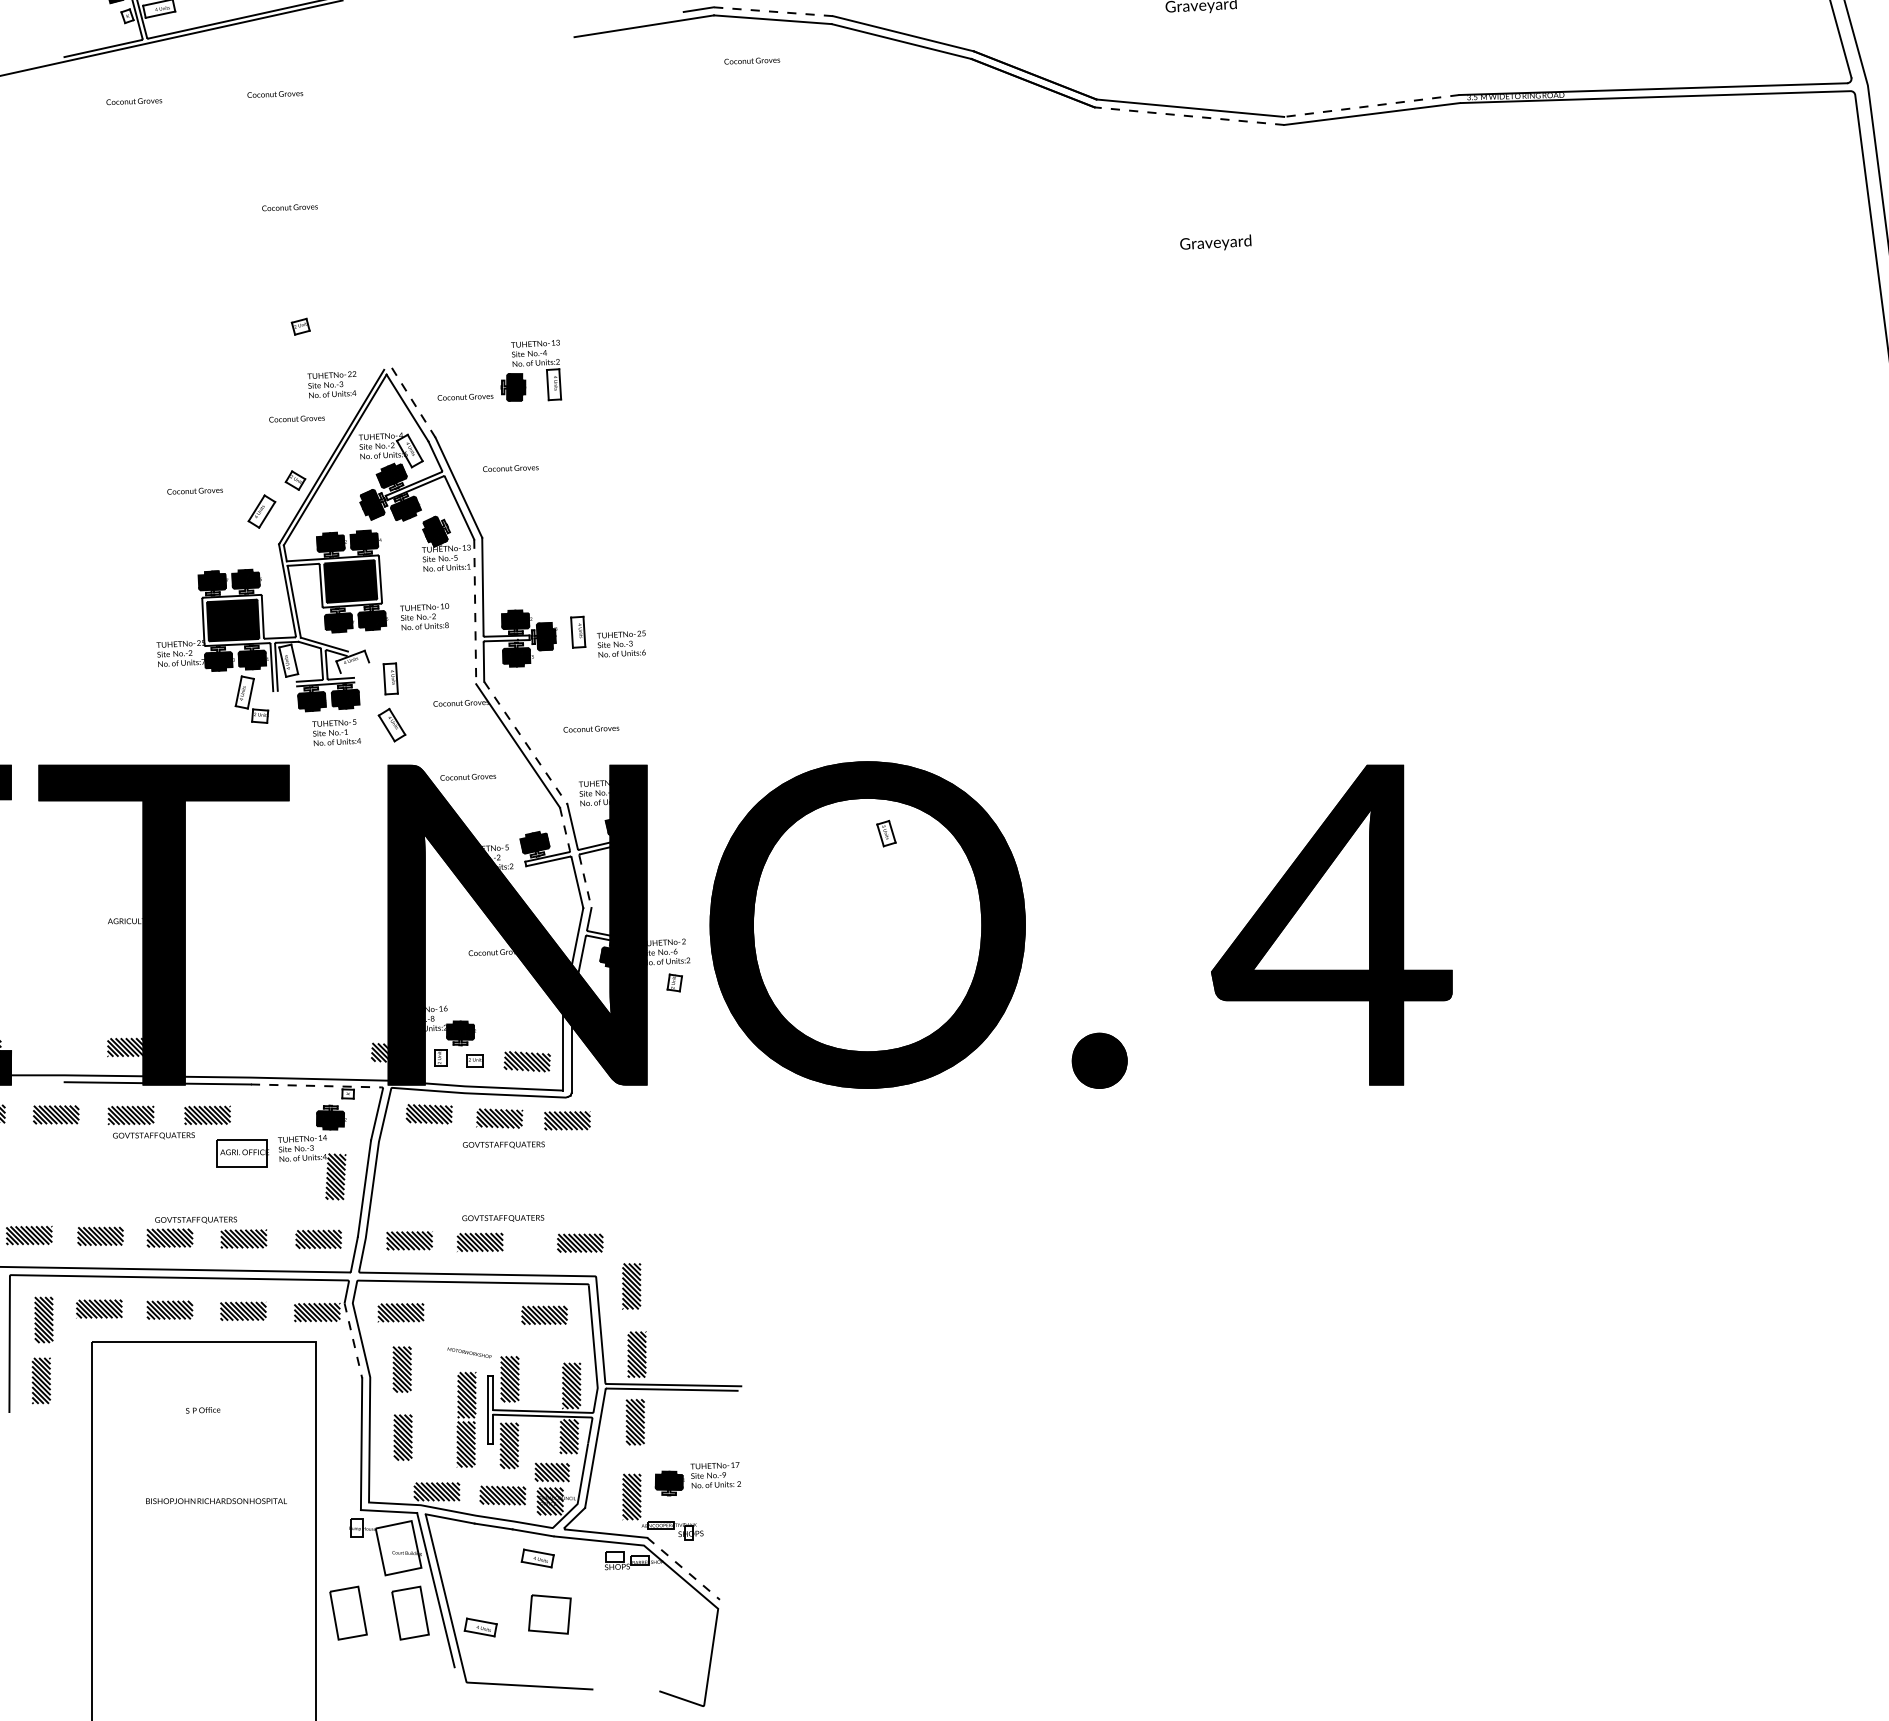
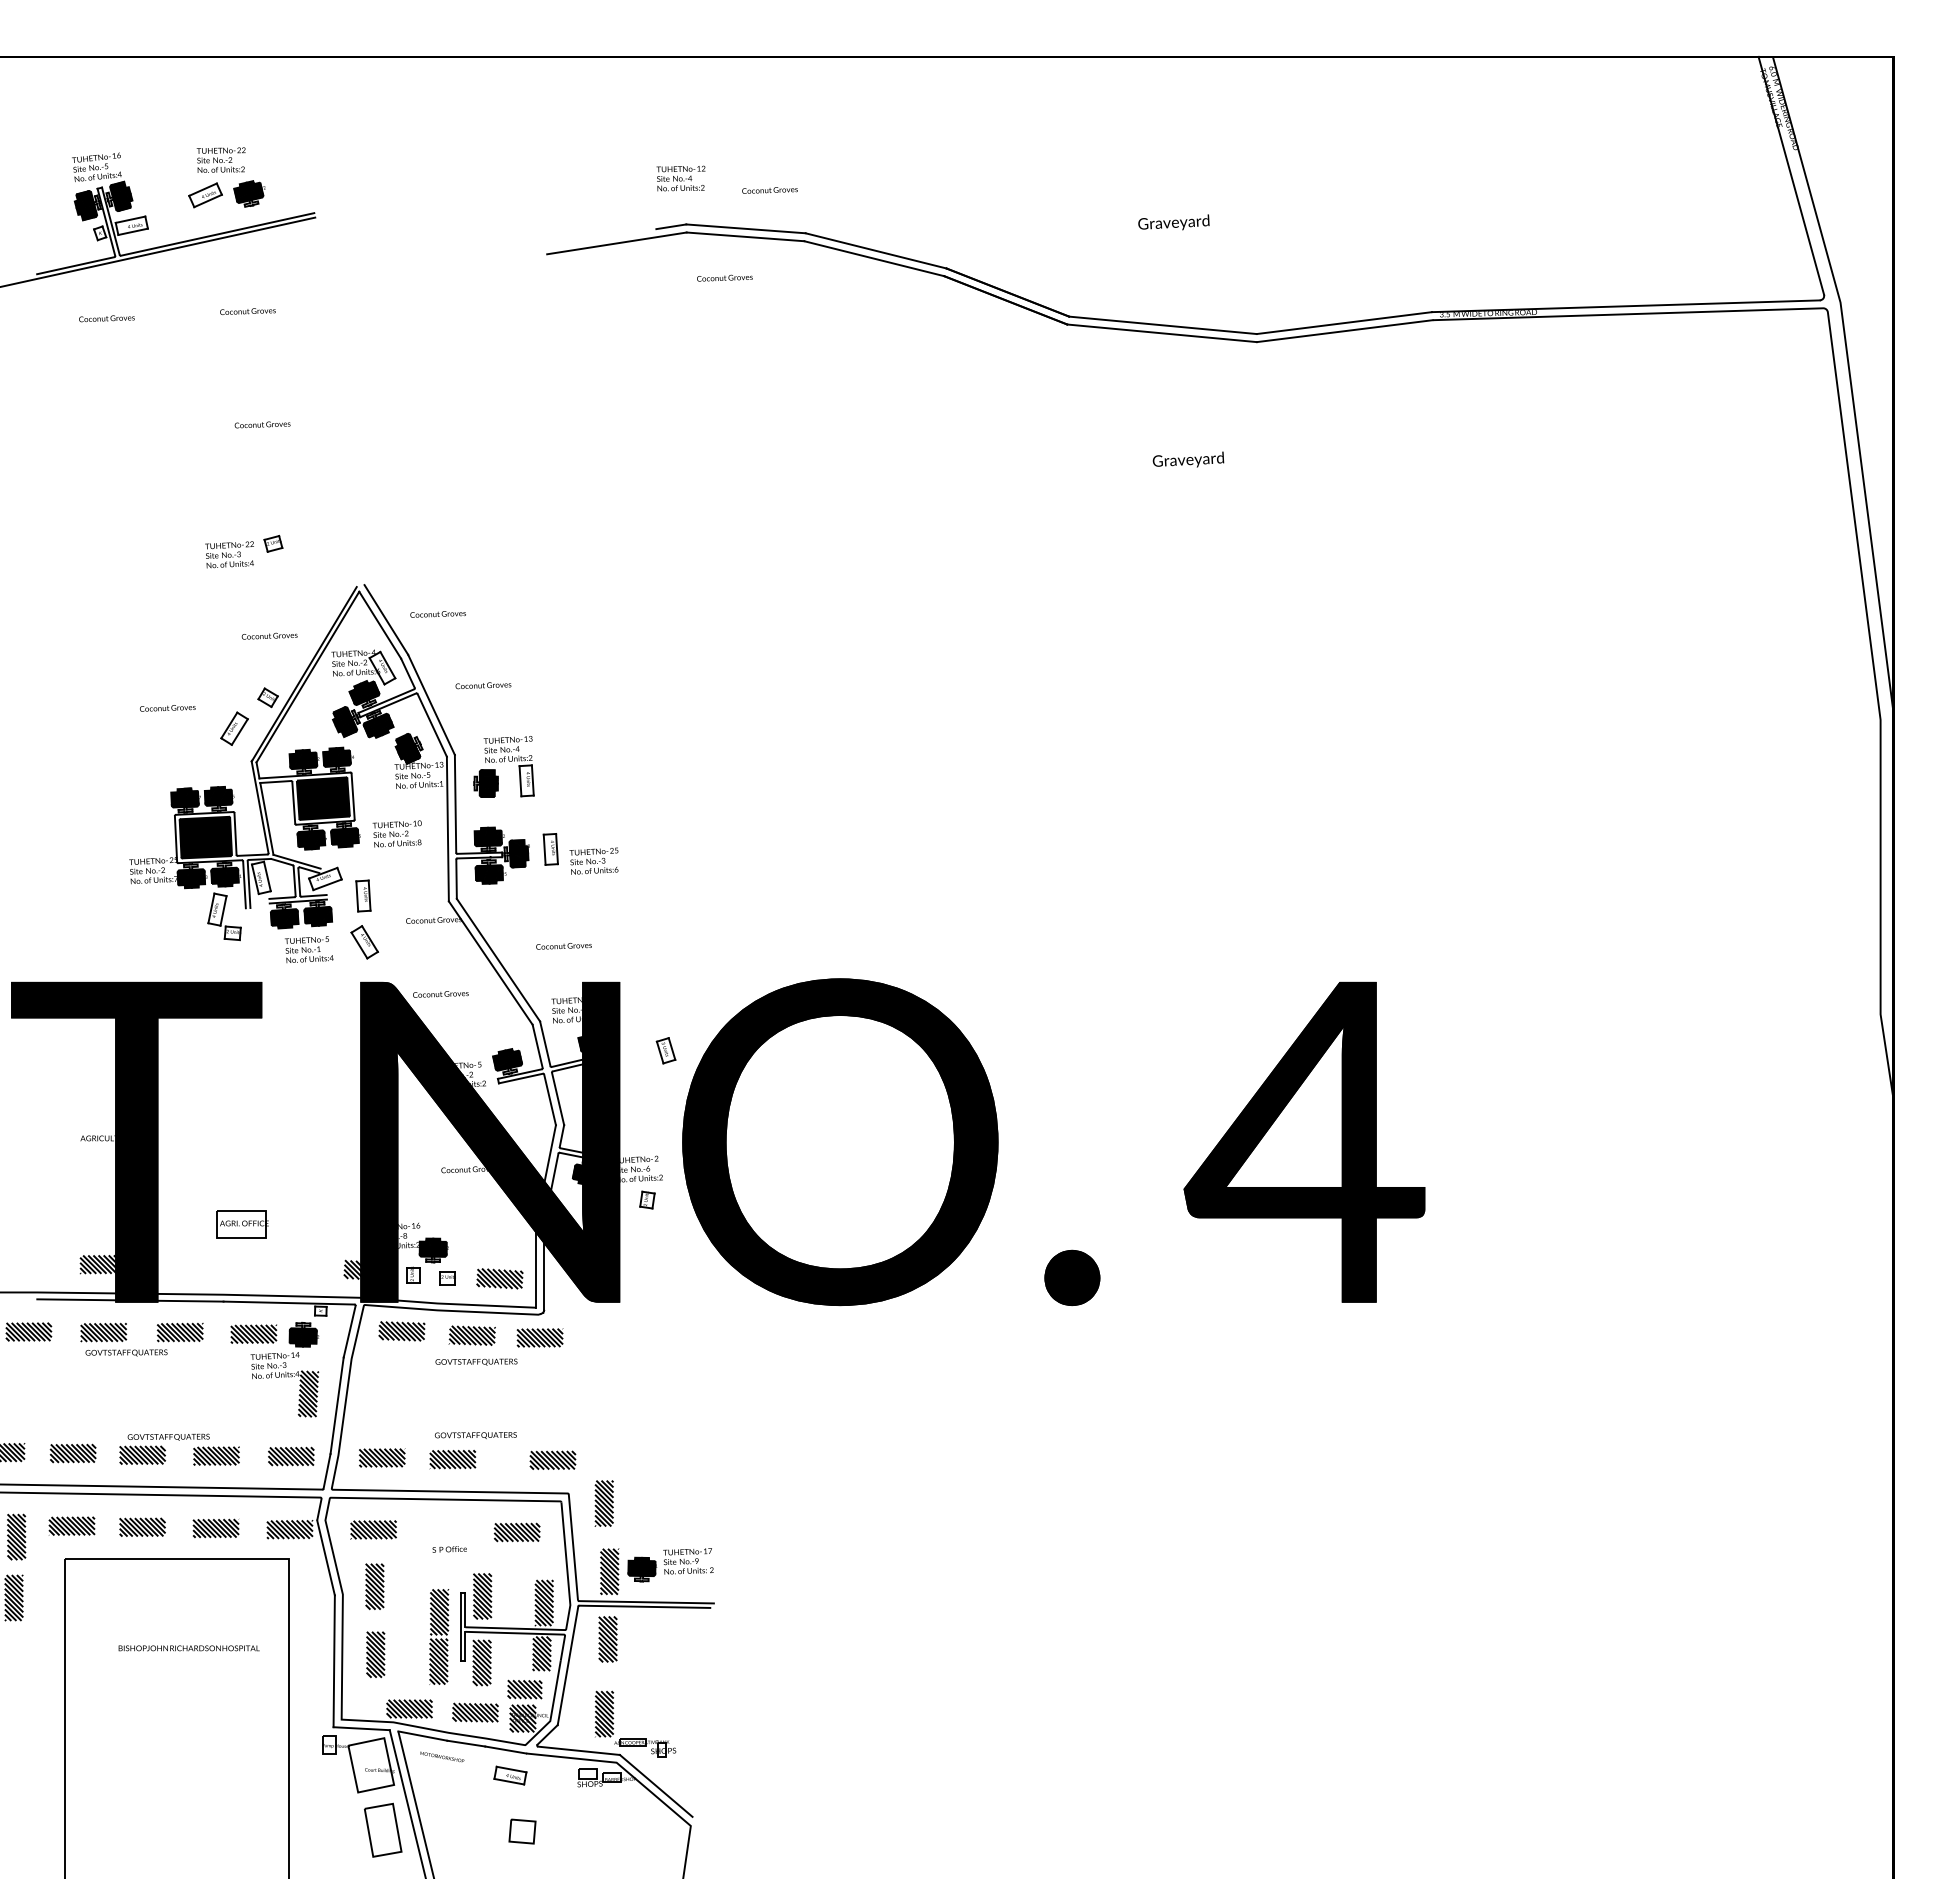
line: (772, 11) -> (745, 228), dashed -> solid
line: (1370, 106) -> (1343, 323), dashed -> solid
line: (1188, 116) -> (1161, 333), dashed -> solid
part: (530, 370) -> (503, 766), moved
text: (331, 384) -> (229, 554), moved
line: (413, 403) -> (386, 620), dashed -> solid
line: (474, 612) -> (447, 829), dashed -> solid
line: (354, 667) -> (327, 884), added
line: (525, 743) -> (498, 960), dashed -> solid
line: (564, 829) -> (537, 1046), dashed -> solid
part: (885, 833) -> (665, 1050), moved
line: (585, 881) -> (558, 1098), dashed -> solid
line: (316, 1086) -> (289, 1303), dashed -> solid
part: (280, 1116) -> (253, 1333), added
part: (242, 1153) -> (242, 1224), moved
line: (353, 1341) -> (326, 1558), dashed -> solid
text: (469, 1352) -> (442, 1756), moved
text: (202, 1410) -> (449, 1549), moved
part: (697, 1479) -> (670, 1565), moved
text: (215, 1501) -> (188, 1648), moved
line: (683, 1568) -> (656, 1785), dashed -> solid
part: (348, 1612) -> (321, 1829), removed
part: (549, 1614) -> (522, 1831), size x0.62
part: (480, 1627) -> (453, 1844), removed

